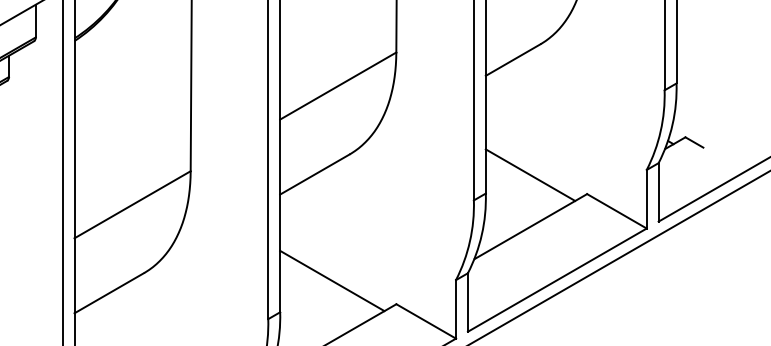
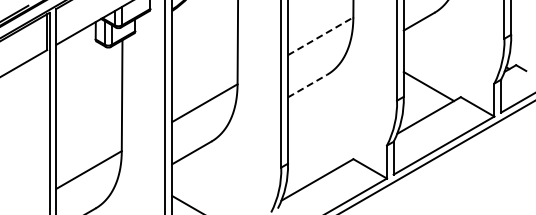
line: (337, 86) -> (320, 36), solid -> dashed
line: (314, 175) -> (307, 86), solid -> dashed
line: (330, 281) -> (316, 146), removed

